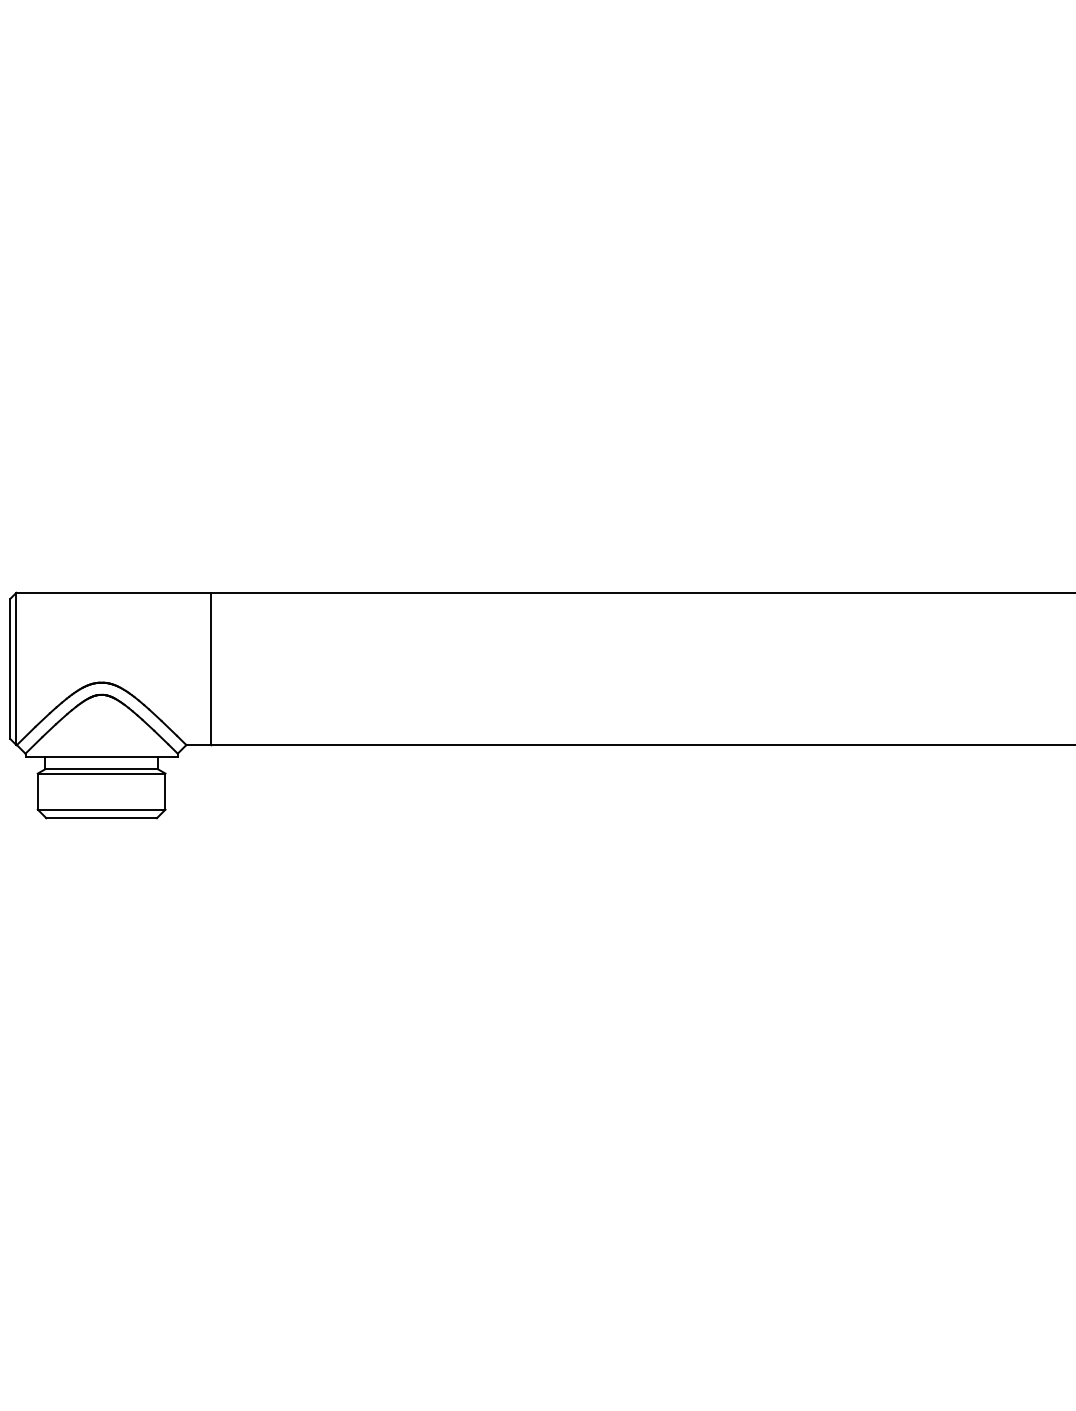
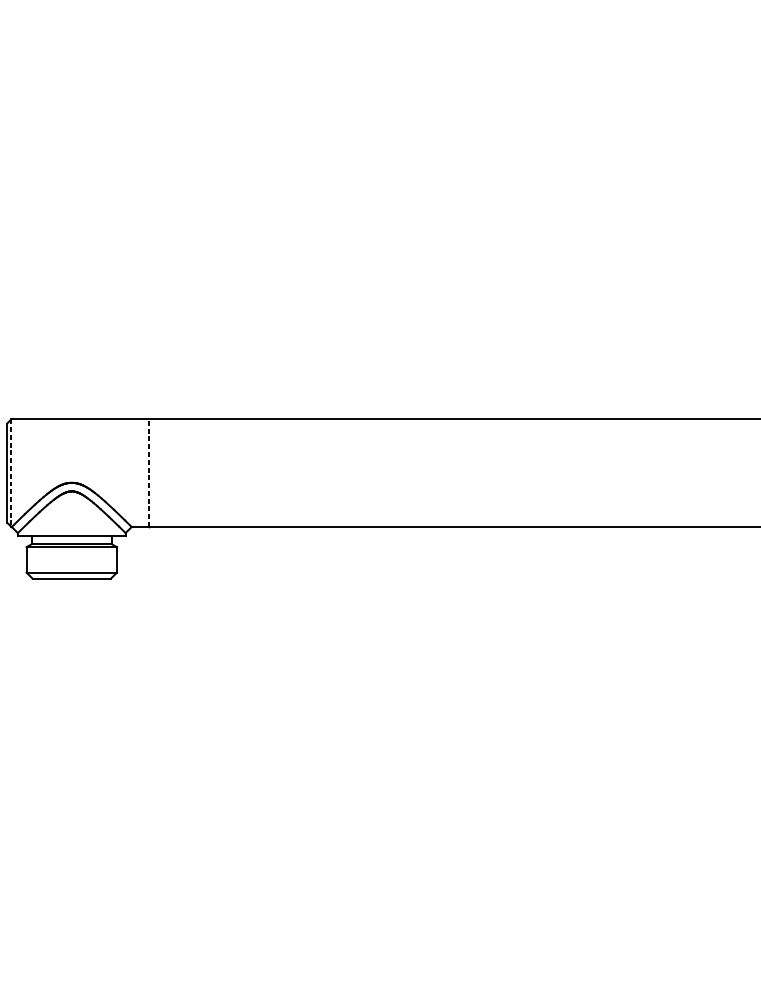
line: (211, 668) -> (149, 472), solid -> dashed
line: (16, 669) -> (11, 473), solid -> dashed

